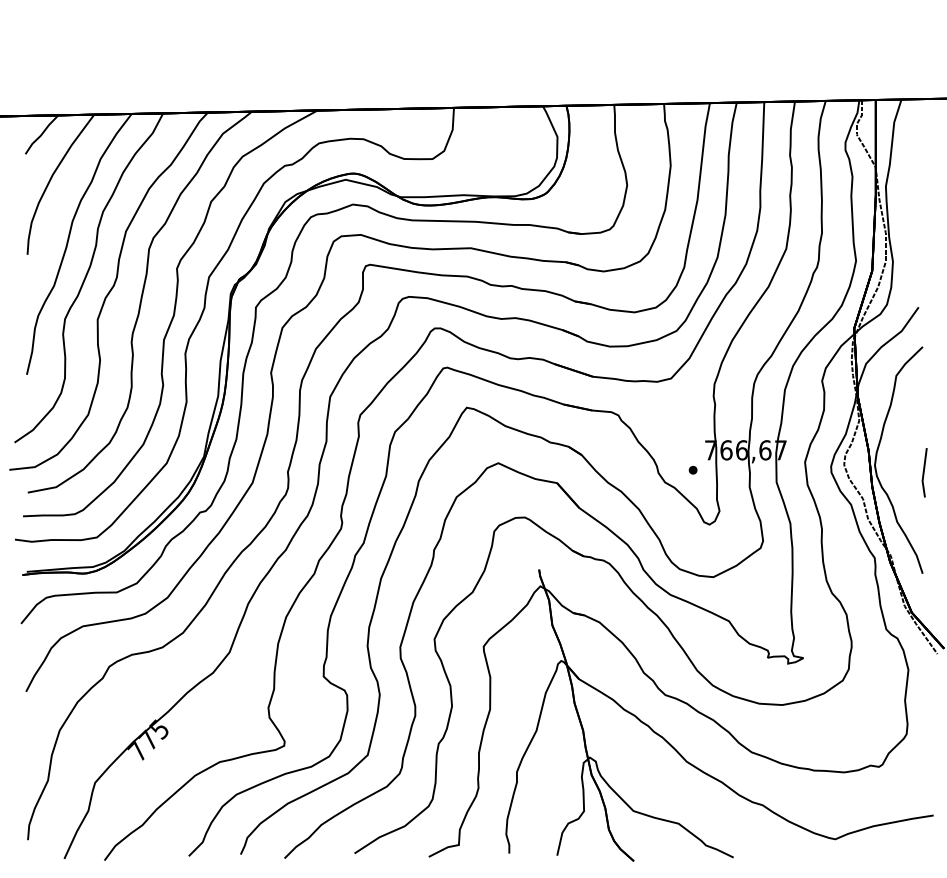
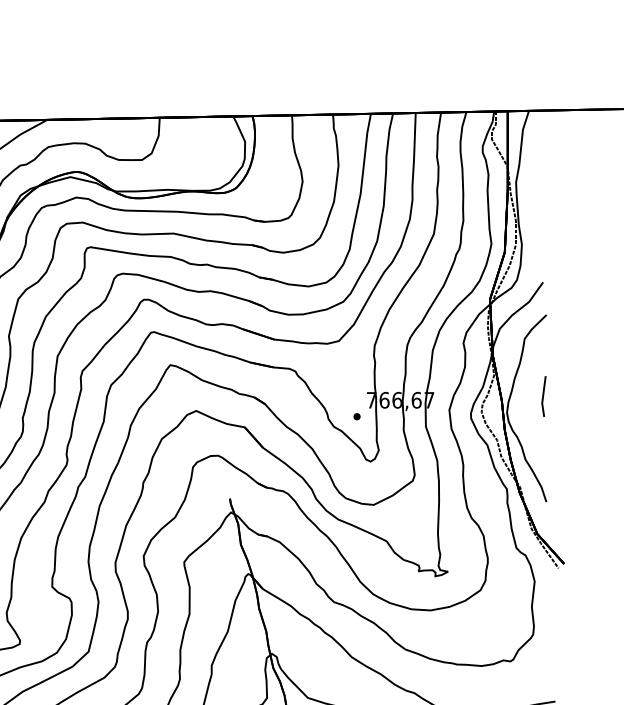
line: (924, 472) -> (543, 396), moved

